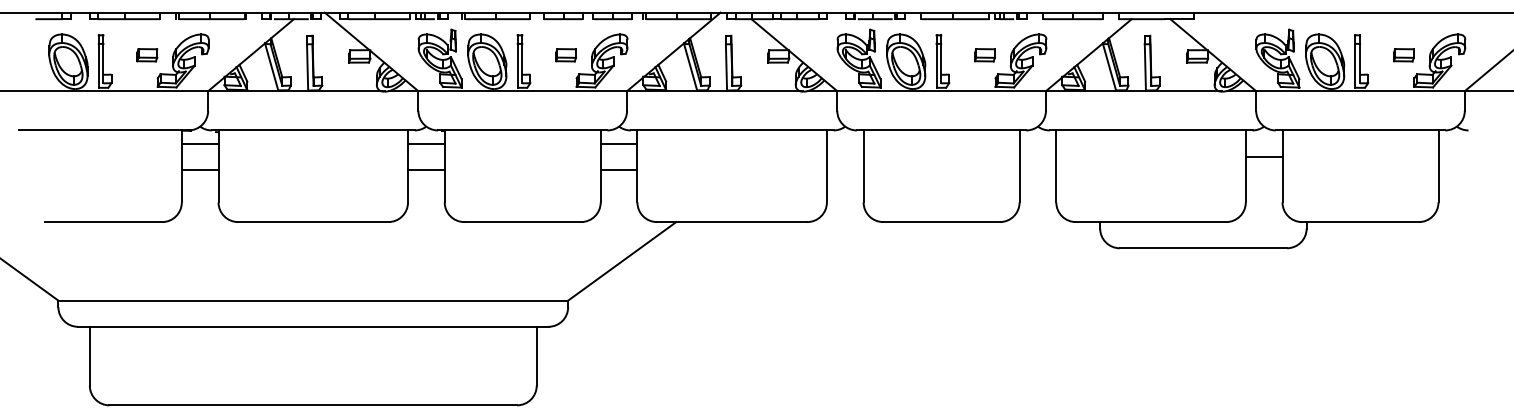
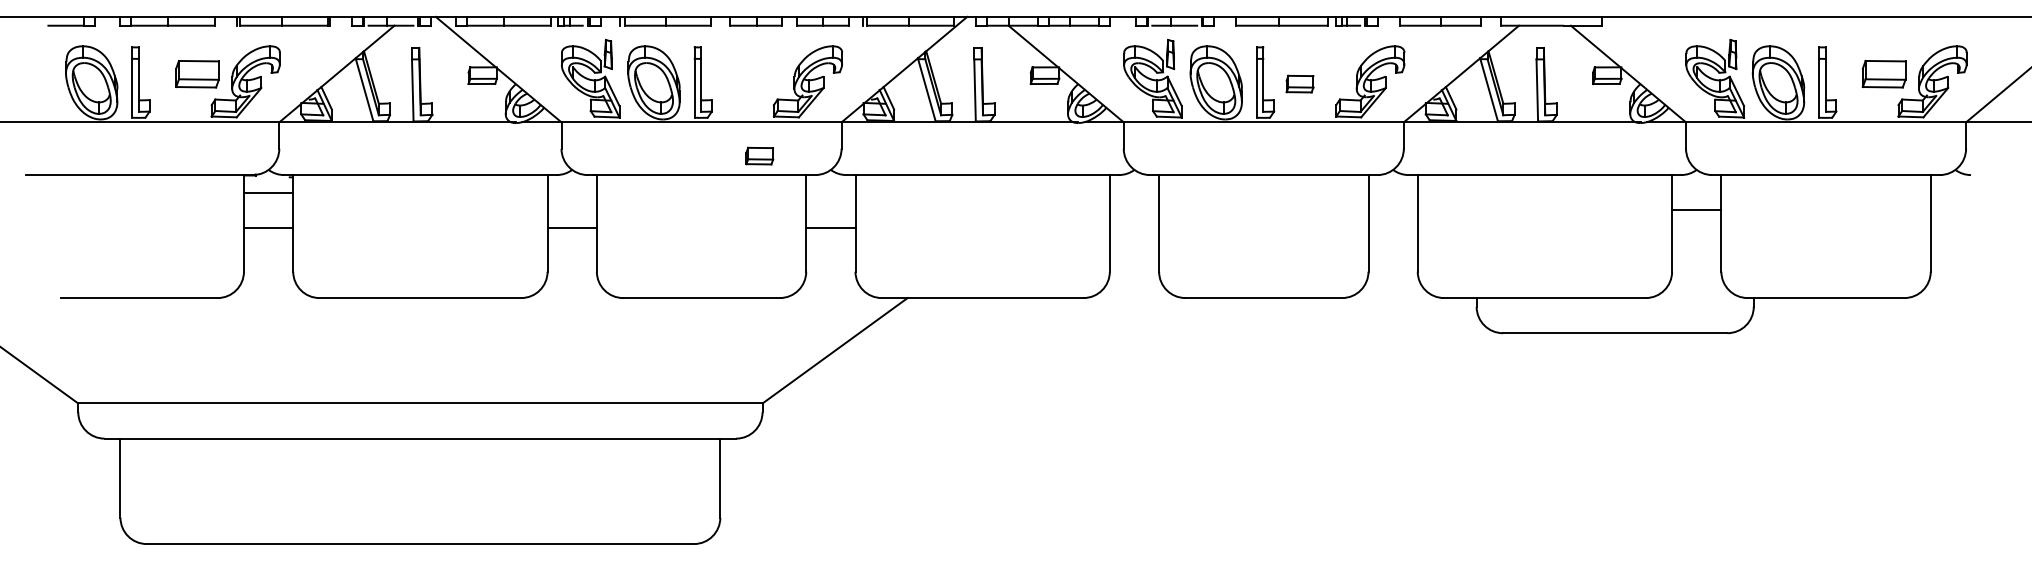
part: (147, 54) -> (197, 73), size x1.6
part: (565, 54) -> (759, 155), moved
part: (984, 54) -> (1299, 83), moved
part: (1404, 54) -> (1884, 73), size x1.6
line: (425, 143) -> (571, 192), removed
line: (618, 143) -> (830, 192), removed

